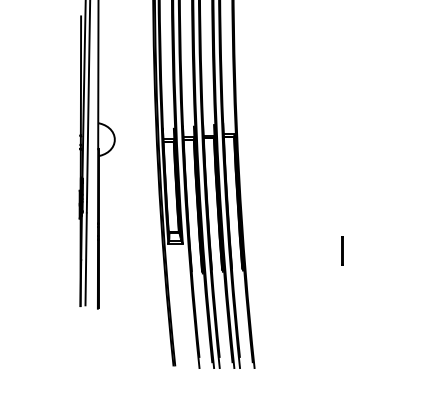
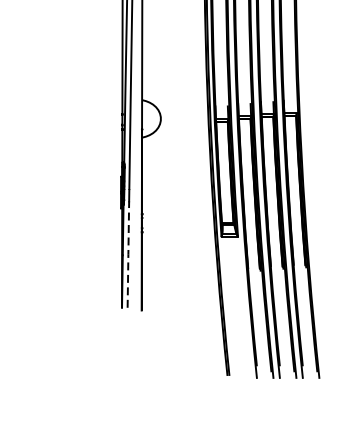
line: (86, 259) -> (128, 254), solid -> dashed

